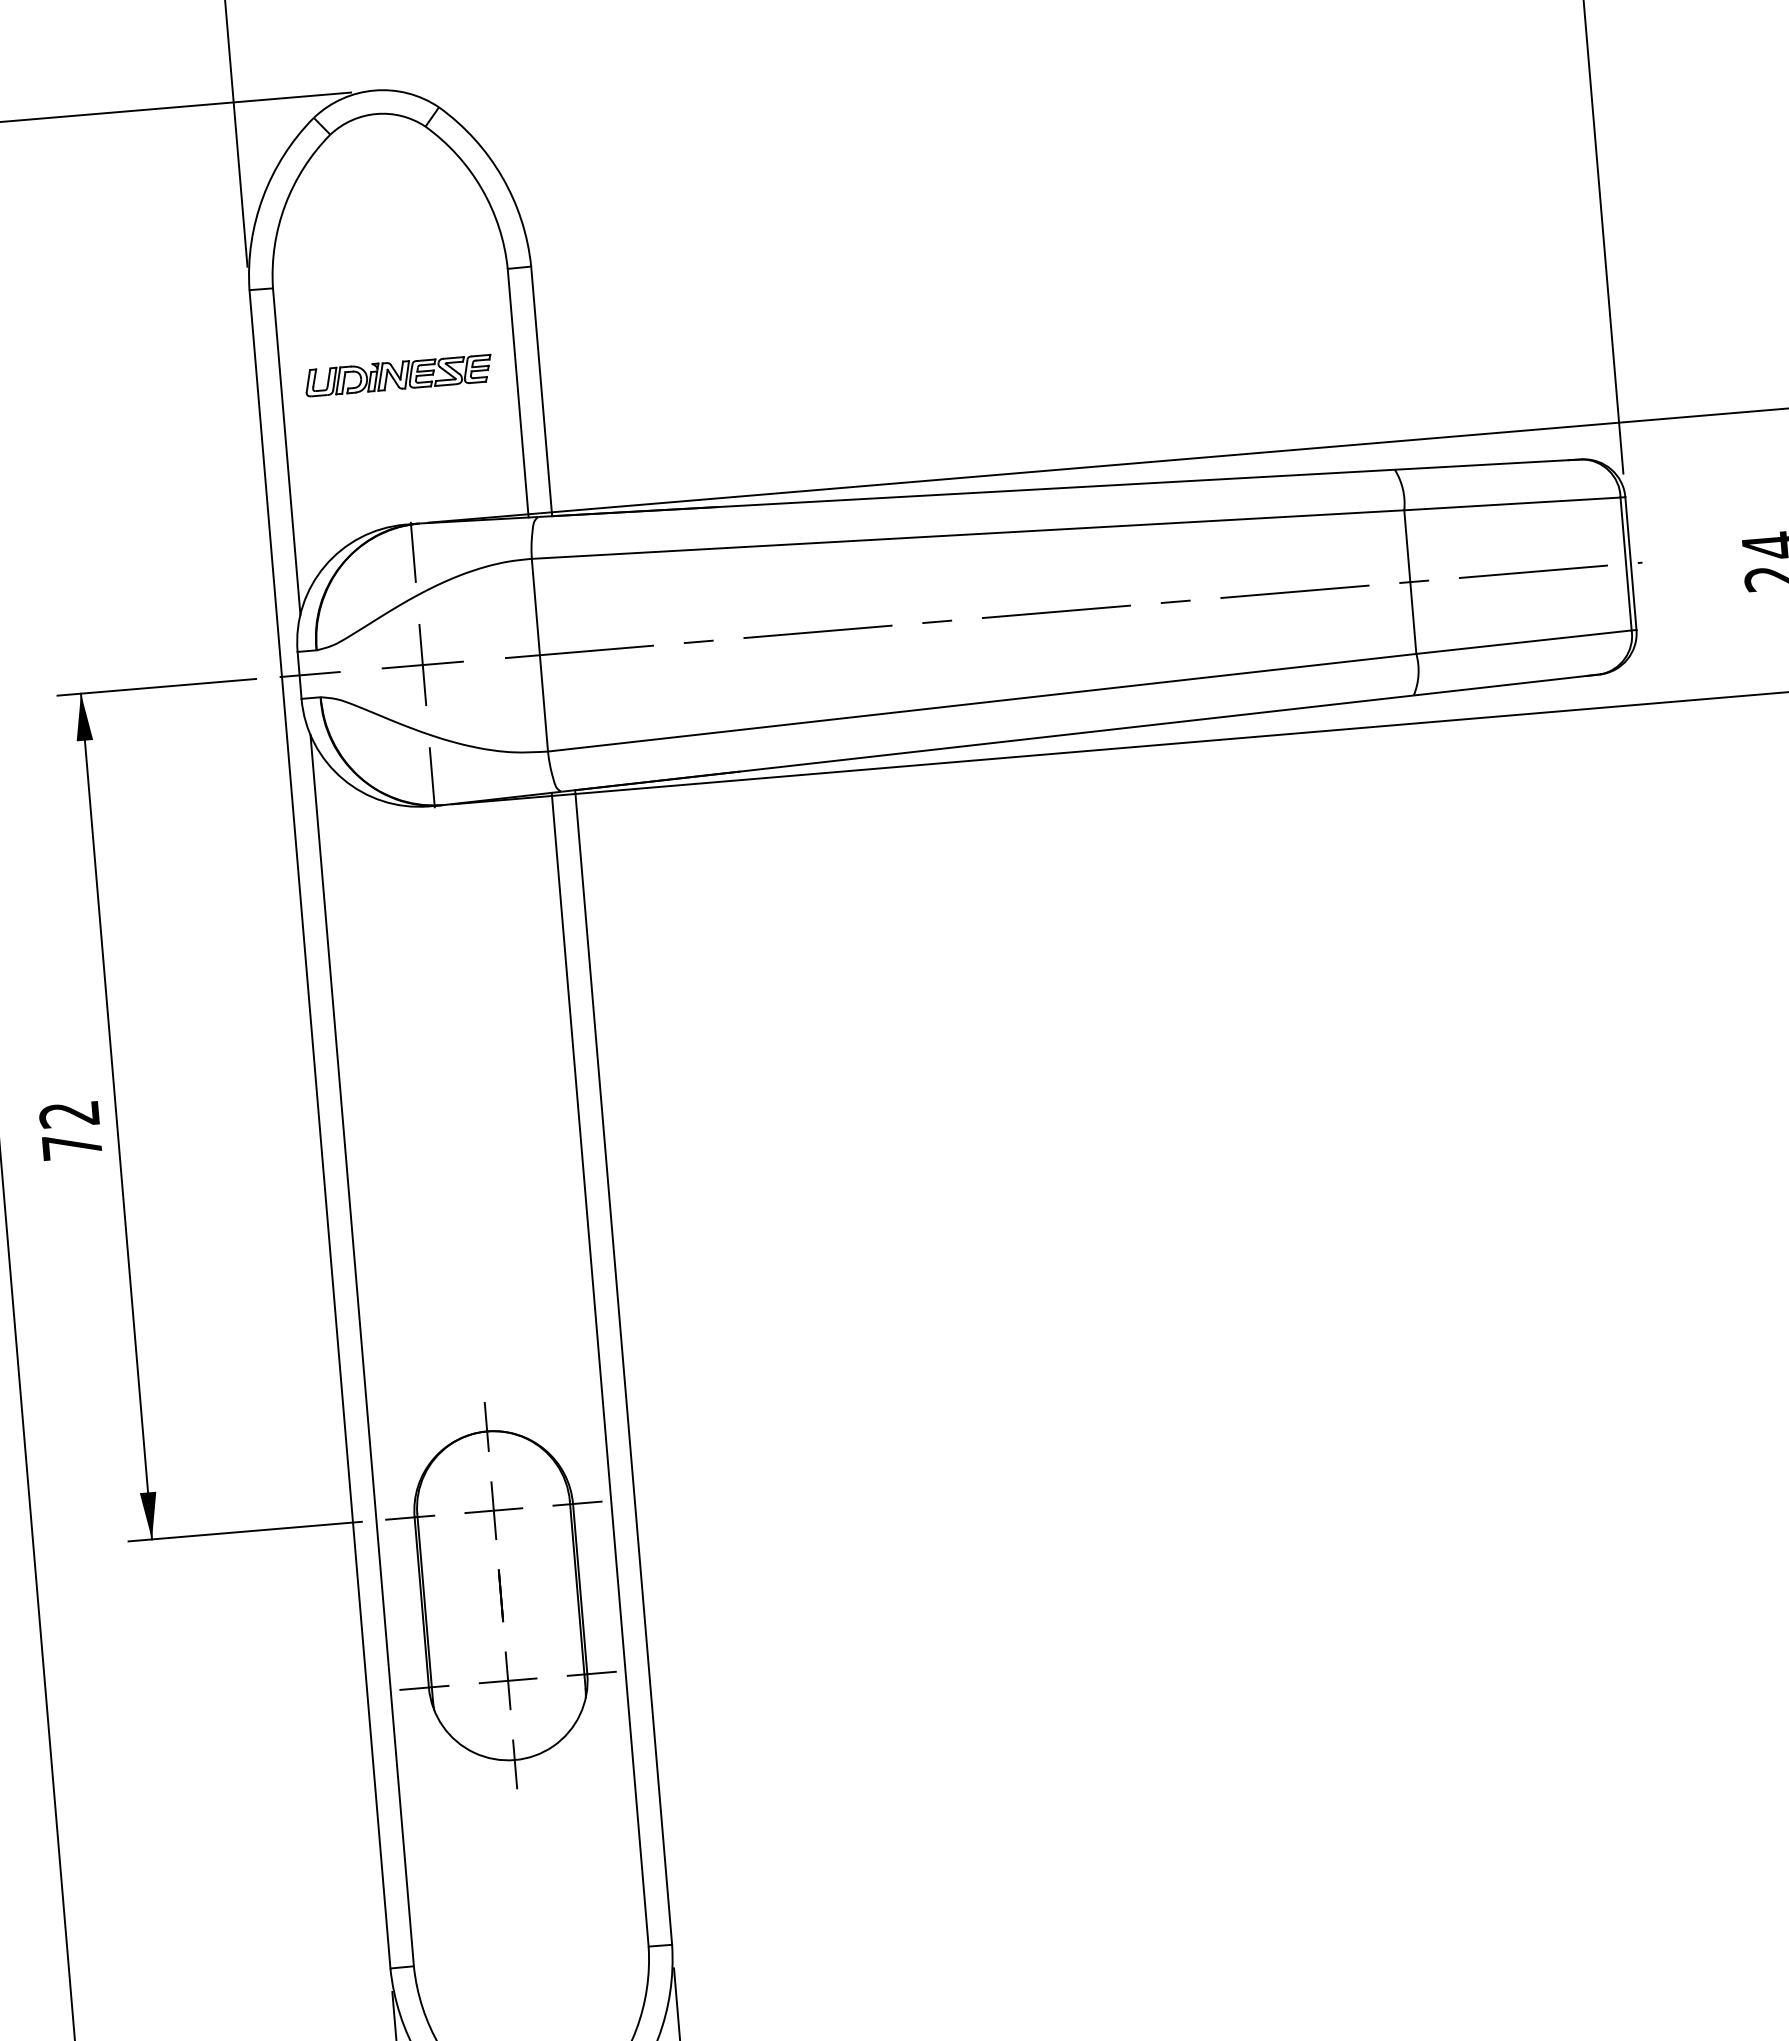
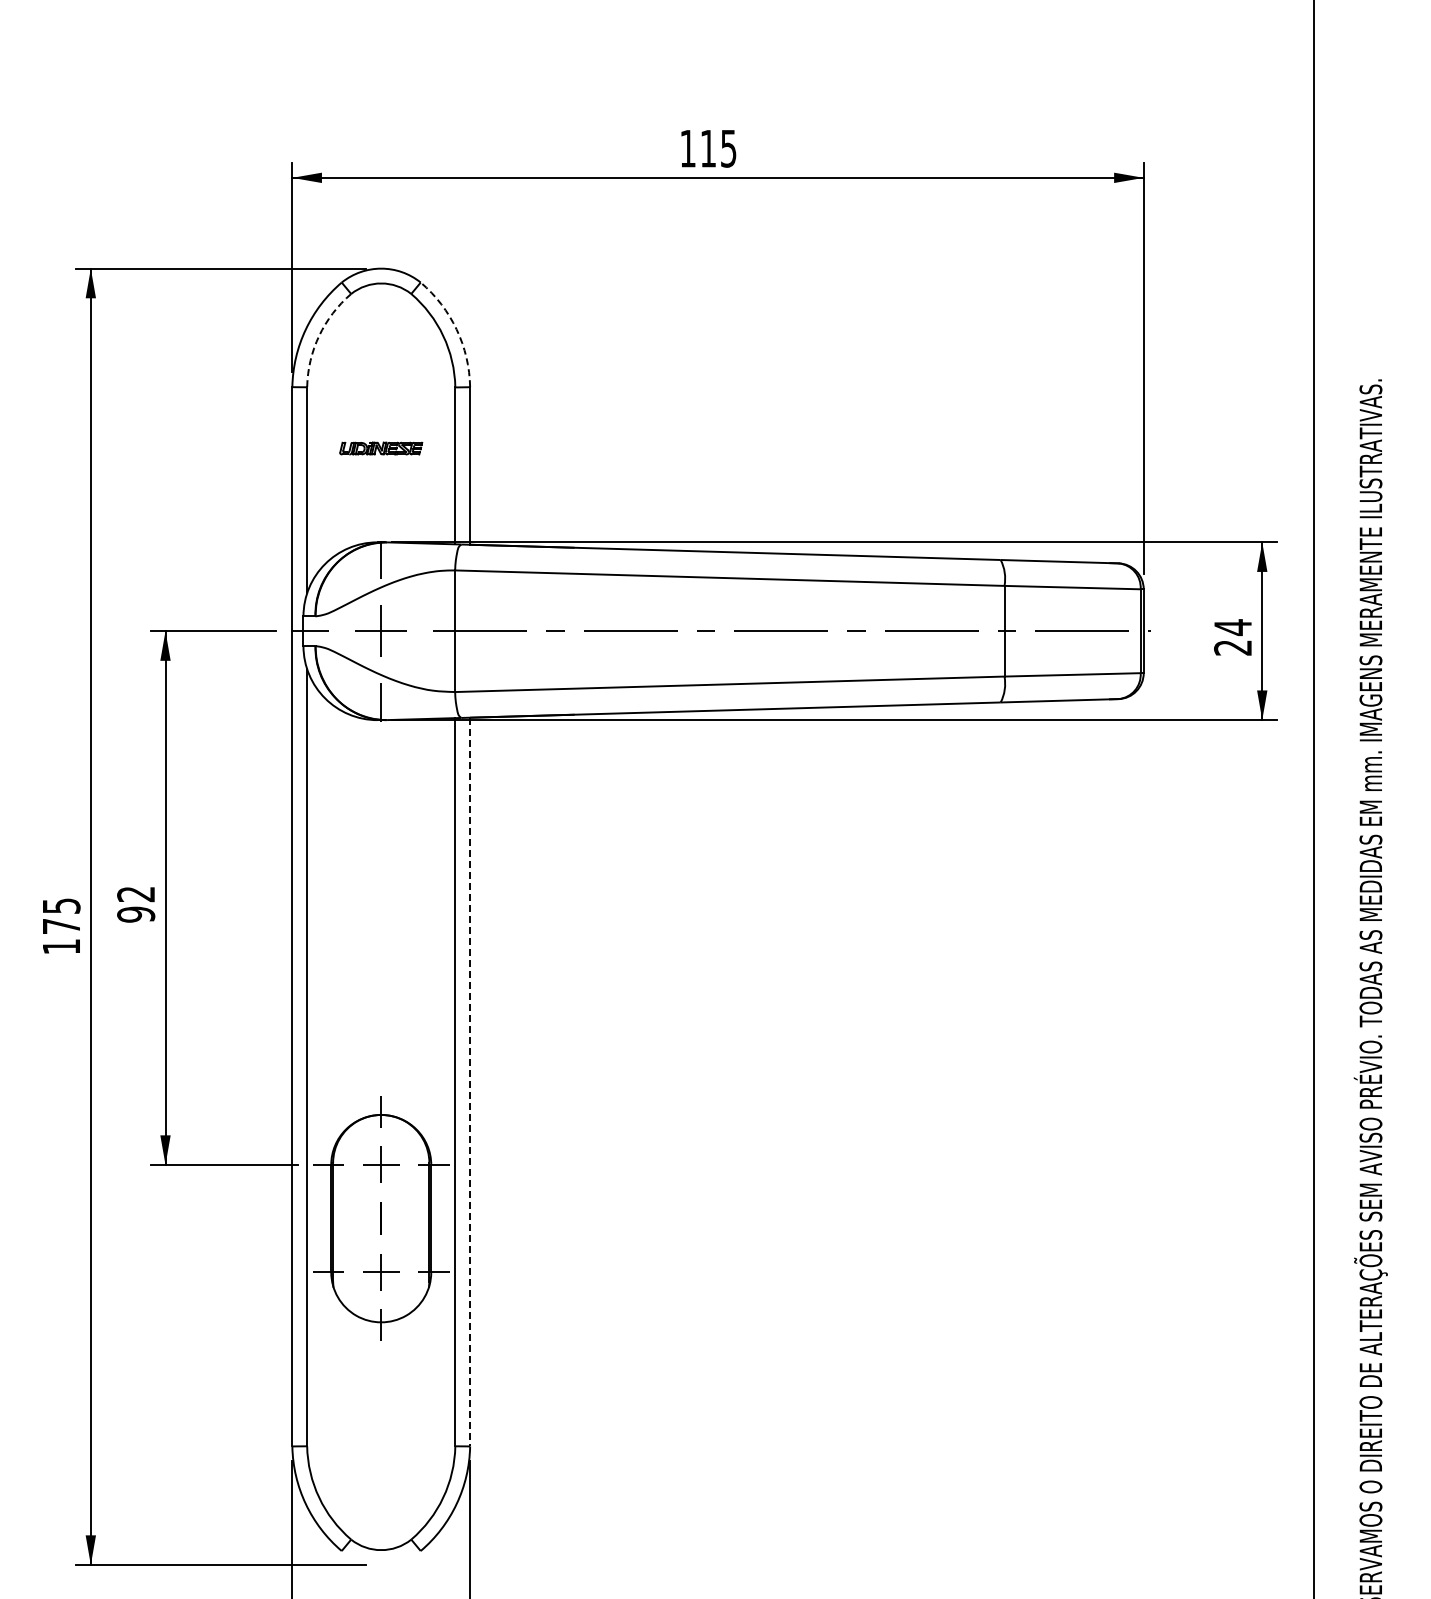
arc: (501, 176) -> (456, 329), solid -> dashed
arc: (285, 204) -> (319, 335), solid -> dashed
part: (397, 375) -> (380, 448), size x0.7
text: (72, 1146) -> (136, 914), 72 -> 92
line: (624, 1368) -> (470, 1082), solid -> dashed

